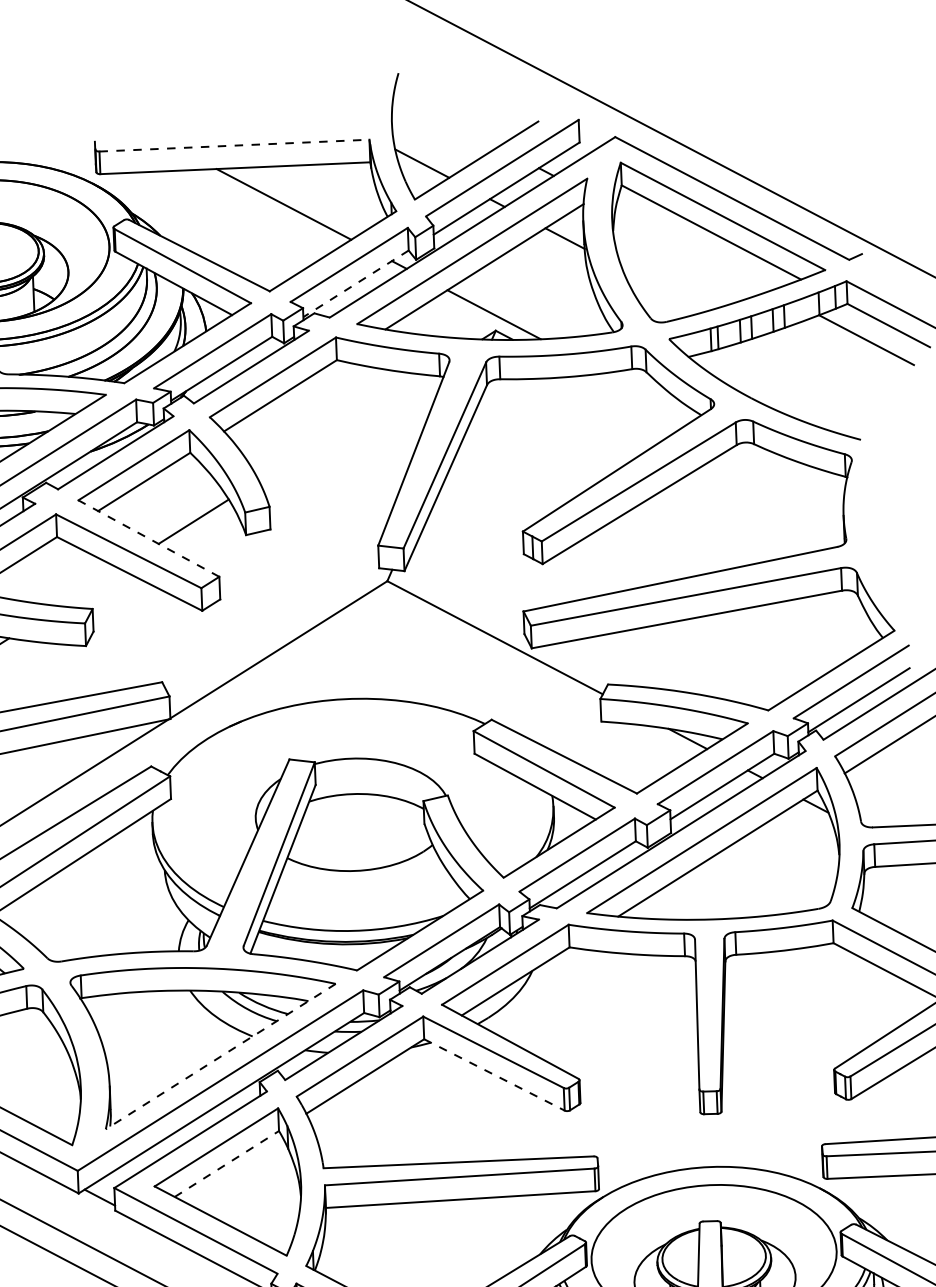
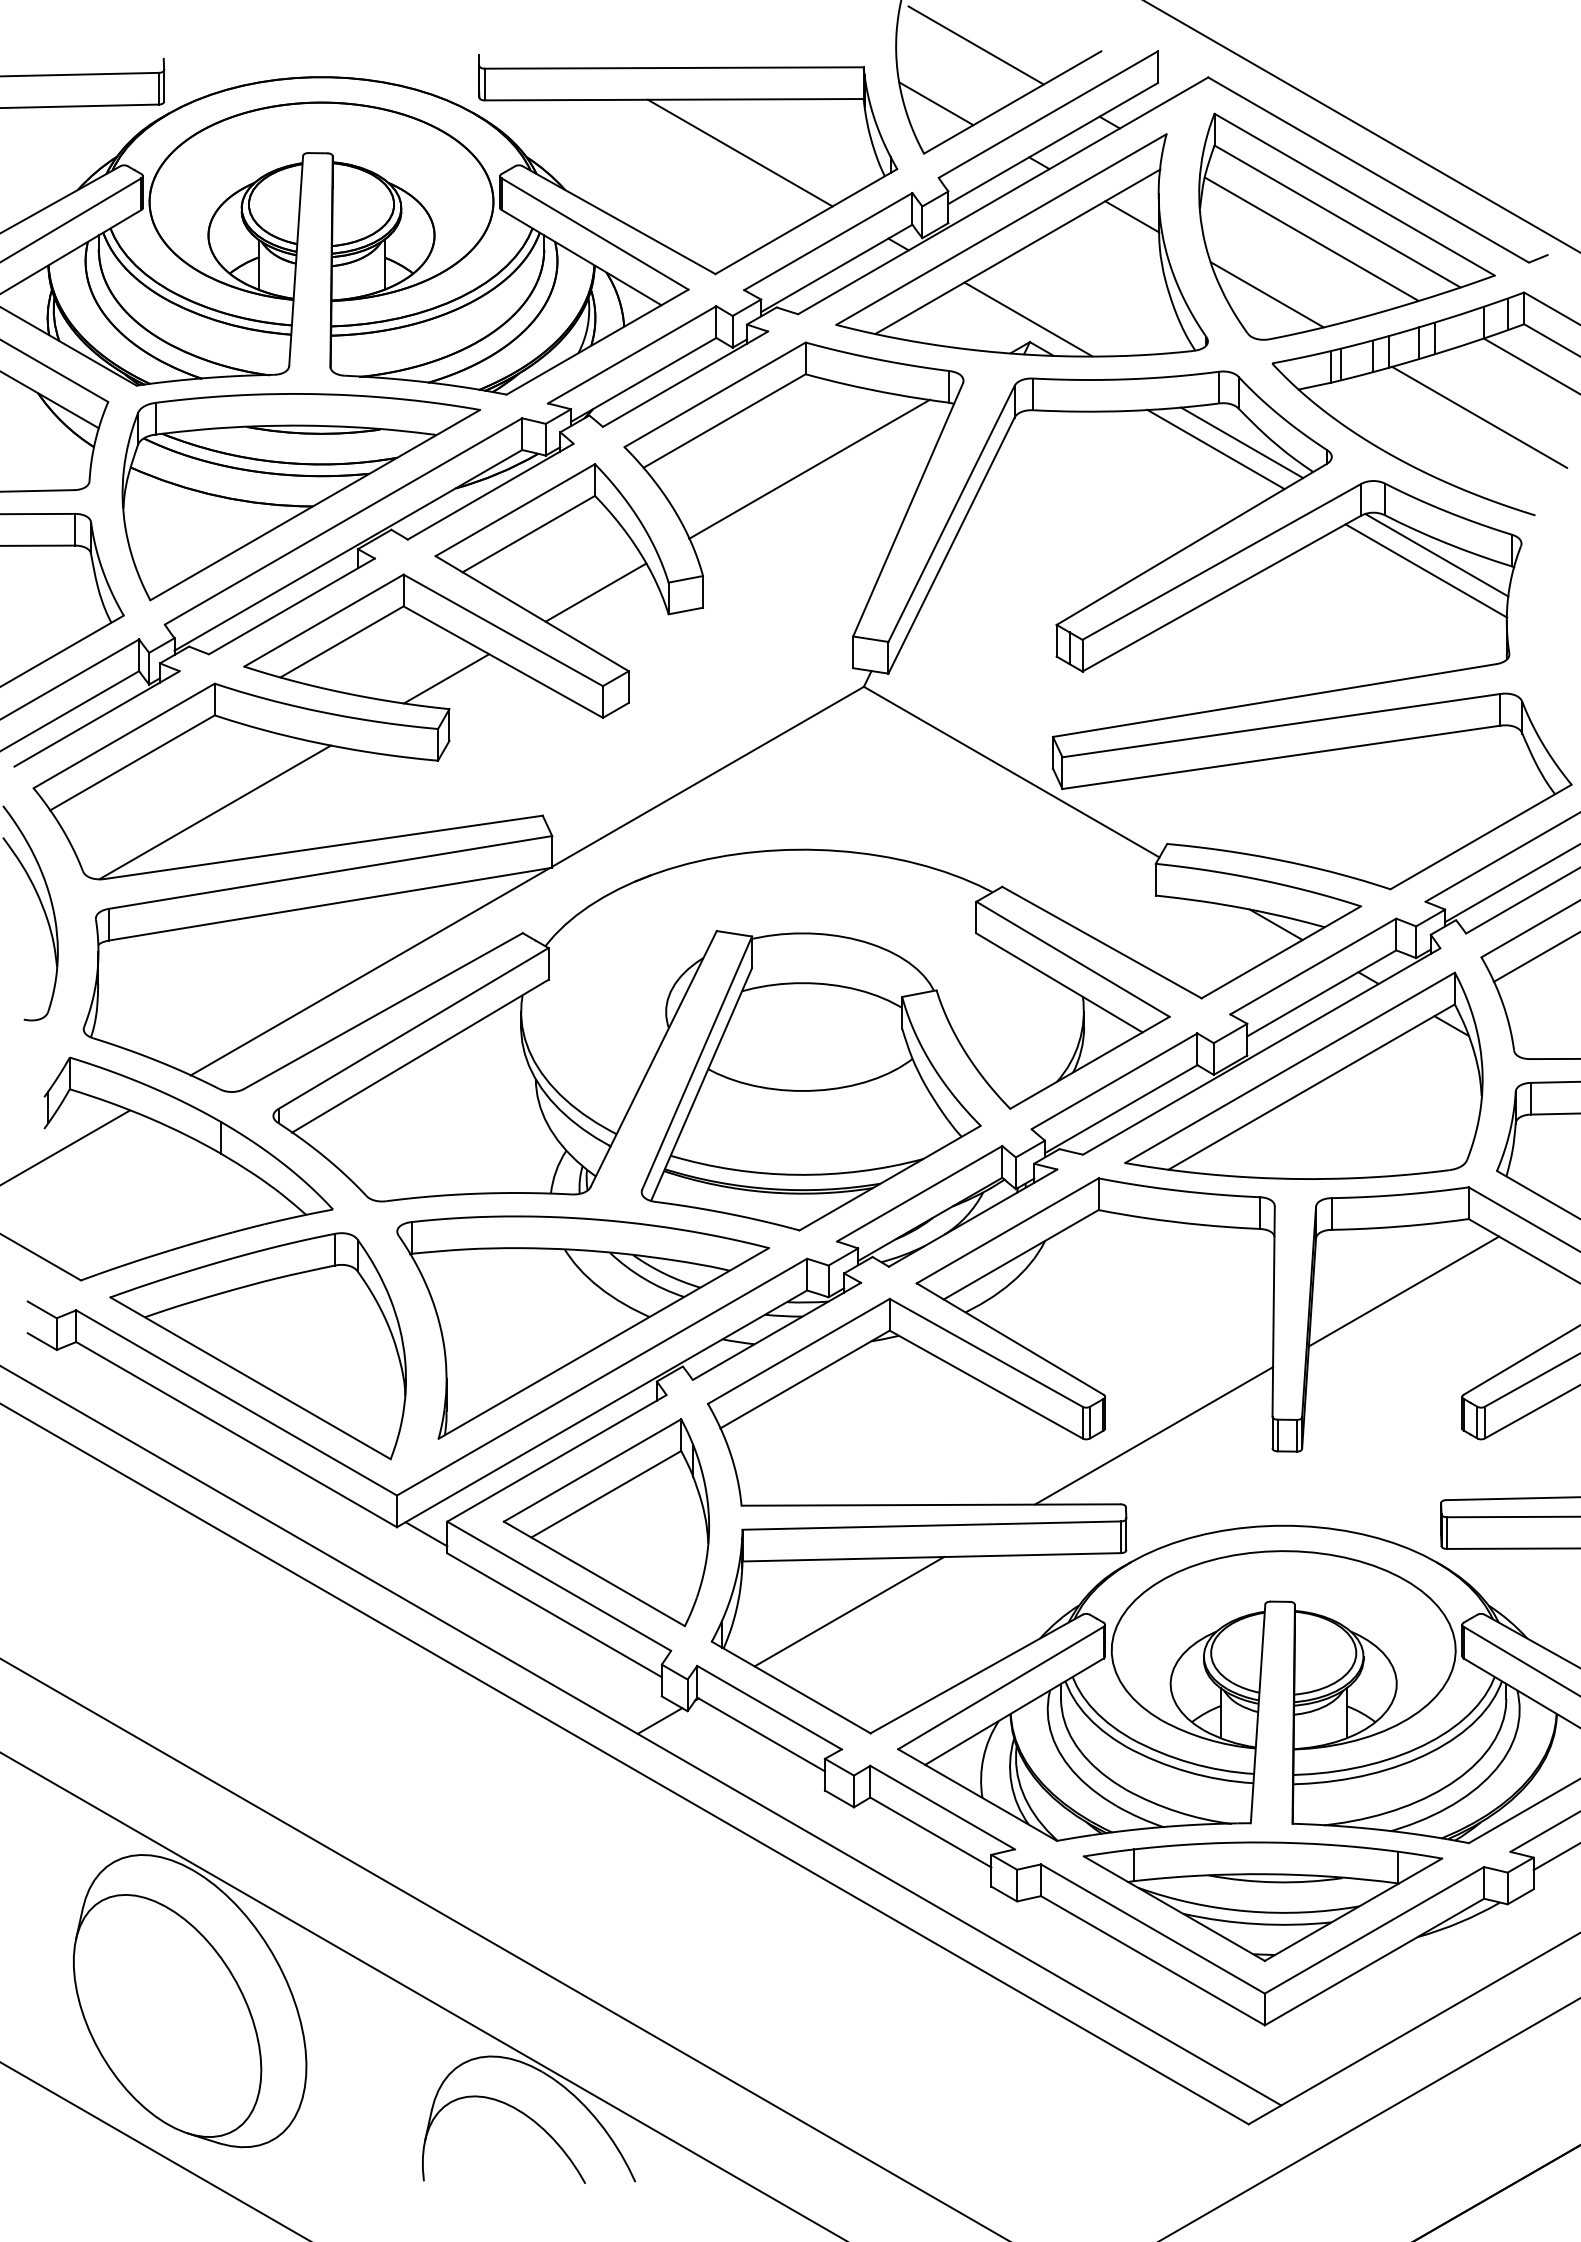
line: (448, 120) -> (975, 45), added
line: (234, 145) -> (674, 68), dashed -> solid
line: (693, 248) -> (1311, 238), added
line: (355, 283) -> (836, 268), dashed -> solid
line: (663, 290) -> (1266, 294), added
line: (818, 370) -> (1479, 416), added
line: (649, 396) -> (1241, 442), added
line: (631, 402) -> (1215, 449), added
line: (342, 427) -> (809, 468), added
line: (791, 471) -> (1436, 555), added
line: (784, 482) -> (1426, 570), added
line: (148, 538) -> (531, 613), dashed -> solid
line: (89, 587) -> (446, 678), added
line: (789, 996) -> (1403, 1291), added
line: (220, 1056) -> (603, 1343), dashed -> solid
line: (494, 1074) -> (986, 1384), dashed -> solid
line: (615, 1106) -> (1153, 1435), added
line: (227, 1164) -> (606, 1494), dashed -> solid
line: (403, 1240) -> (849, 1611), added

